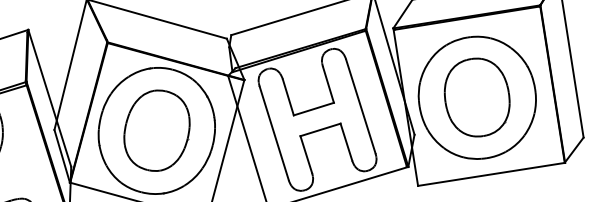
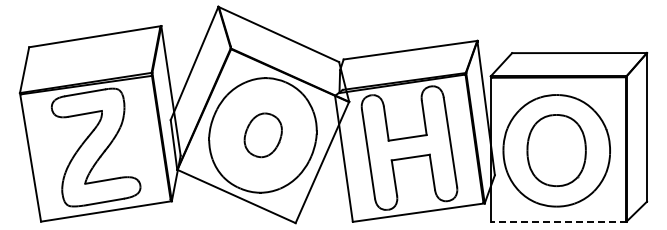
part: (157, 130) -> (263, 135), size x0.6
line: (491, 174) -> (558, 221), solid -> dashed

